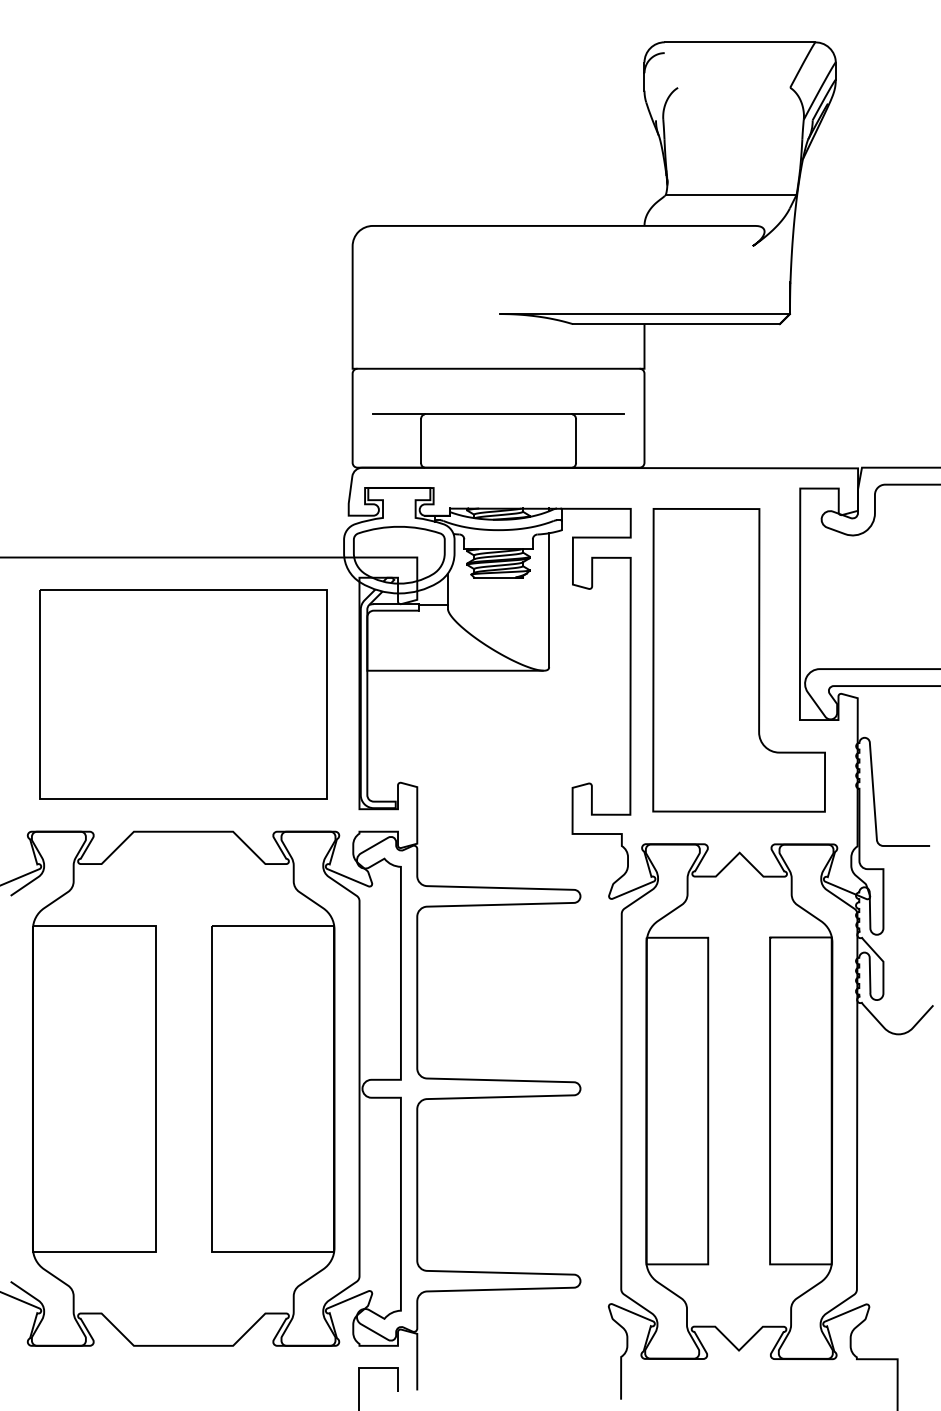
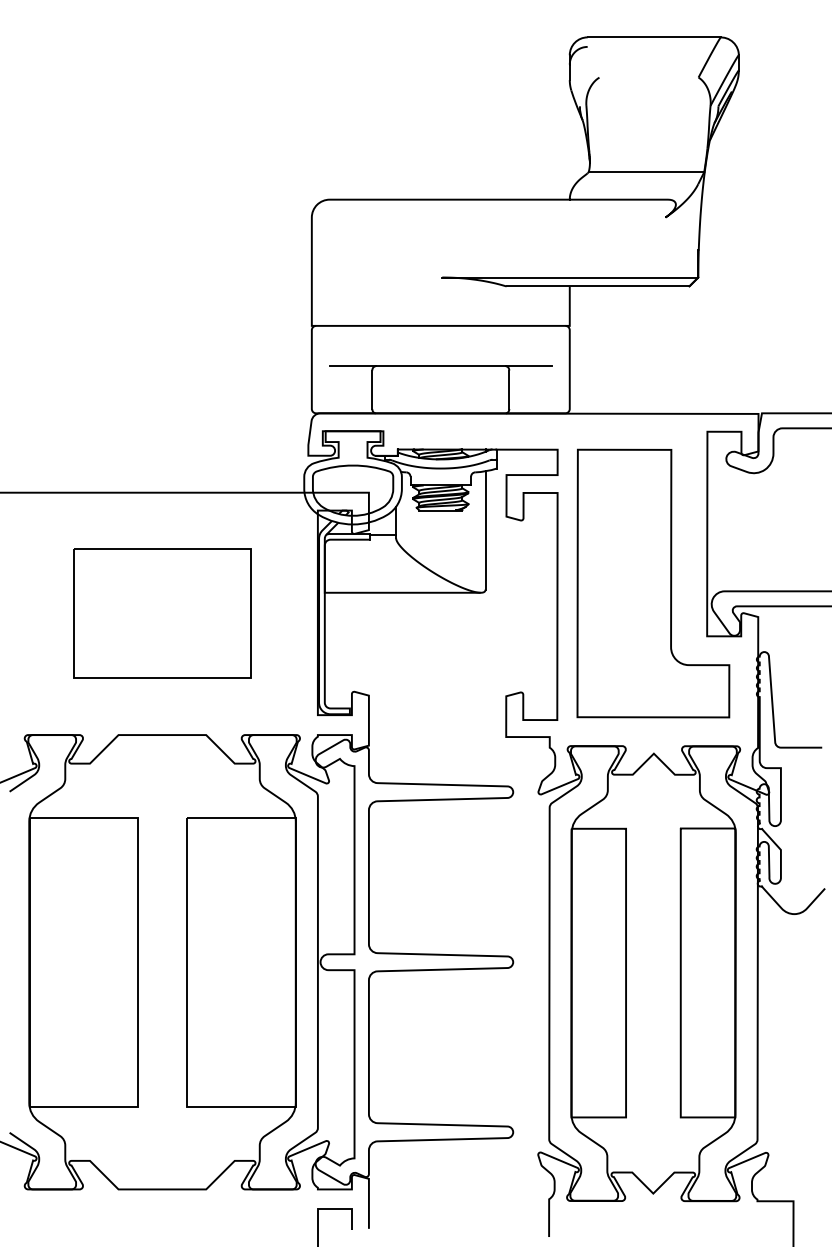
part: (183, 694) -> (162, 613), size x0.7

